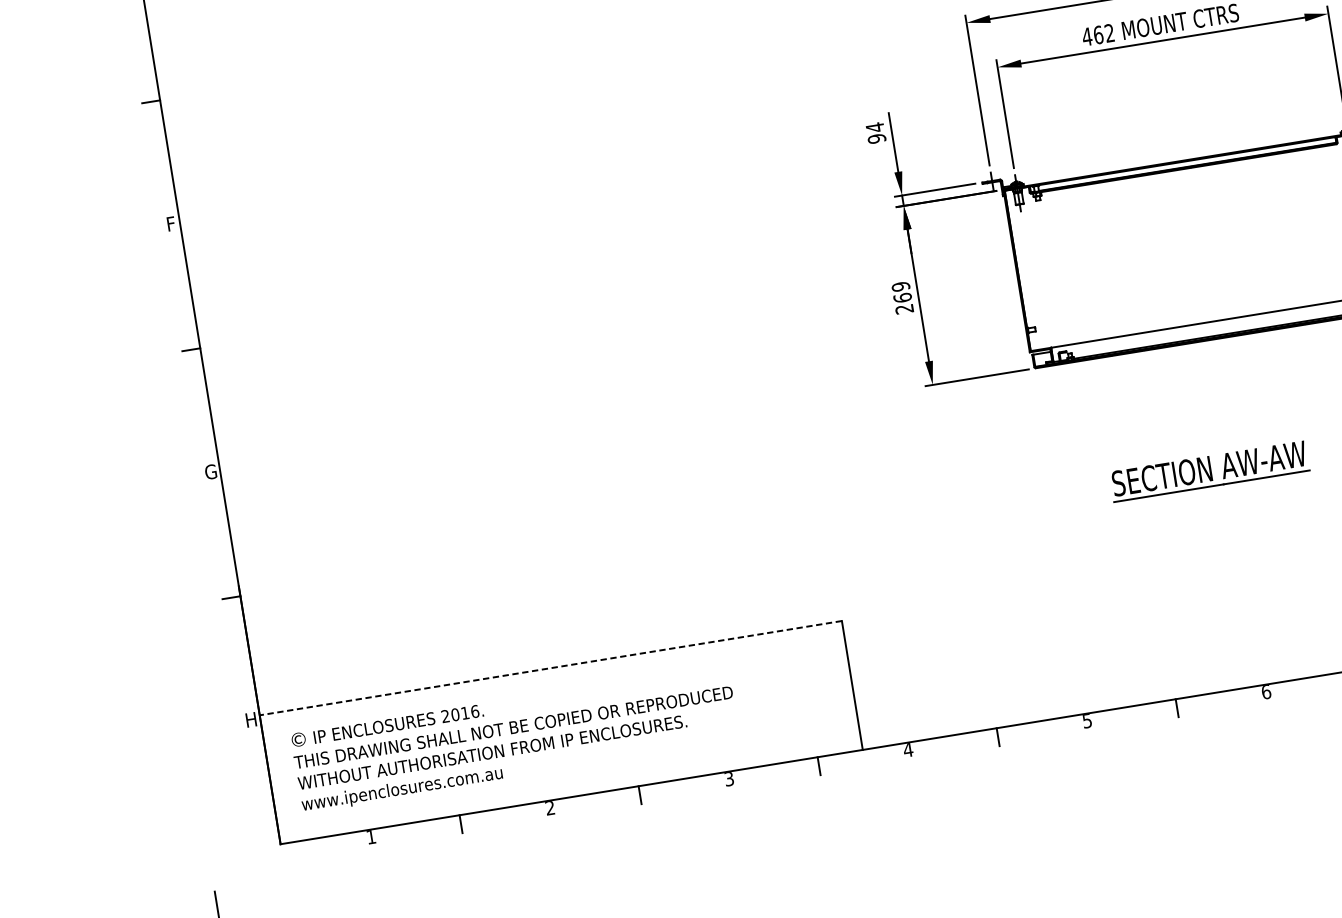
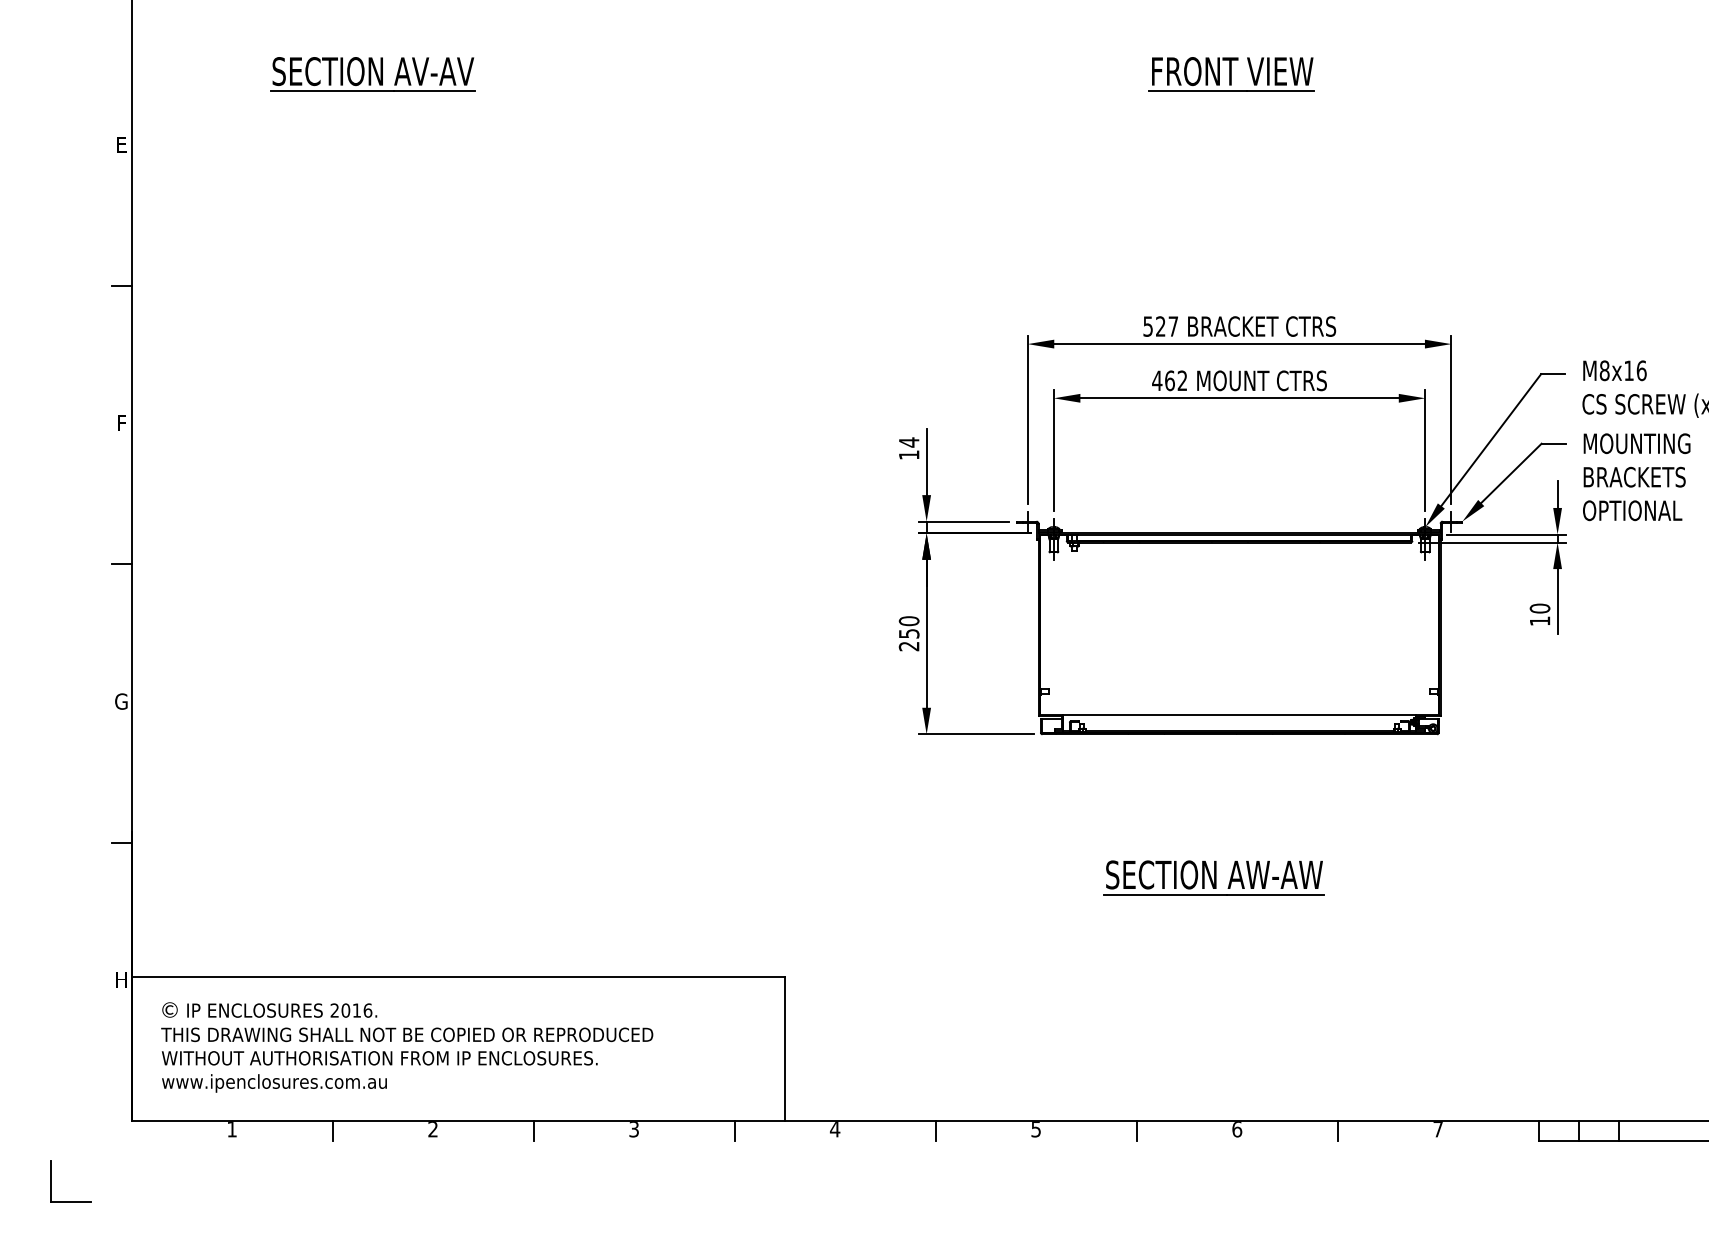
text: (876, 139) -> (908, 455), 94 -> 14
text: (901, 292) -> (908, 627), 269 -> 250
line: (550, 668) -> (458, 976), dashed -> solid

